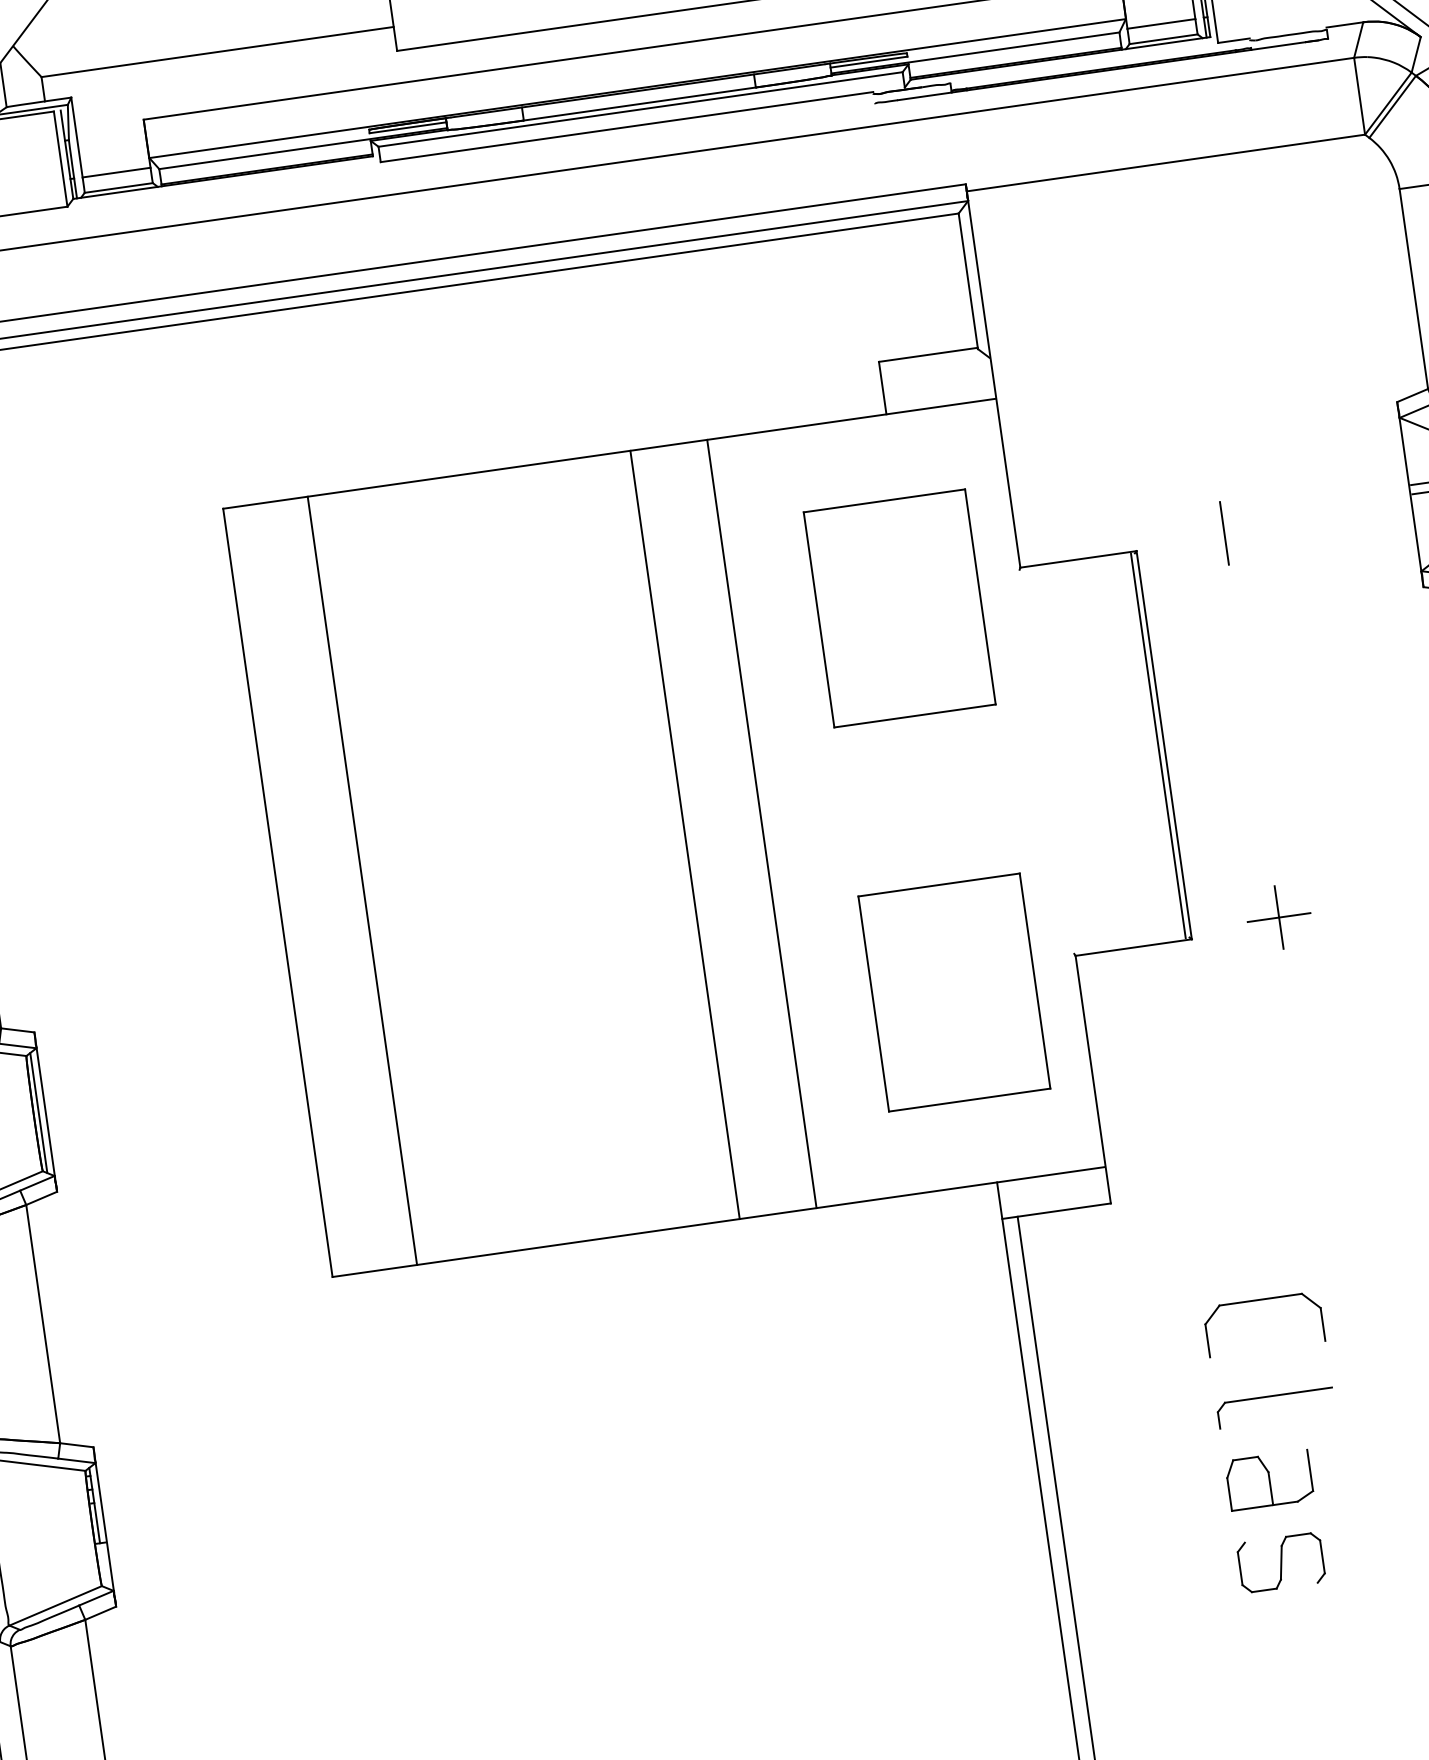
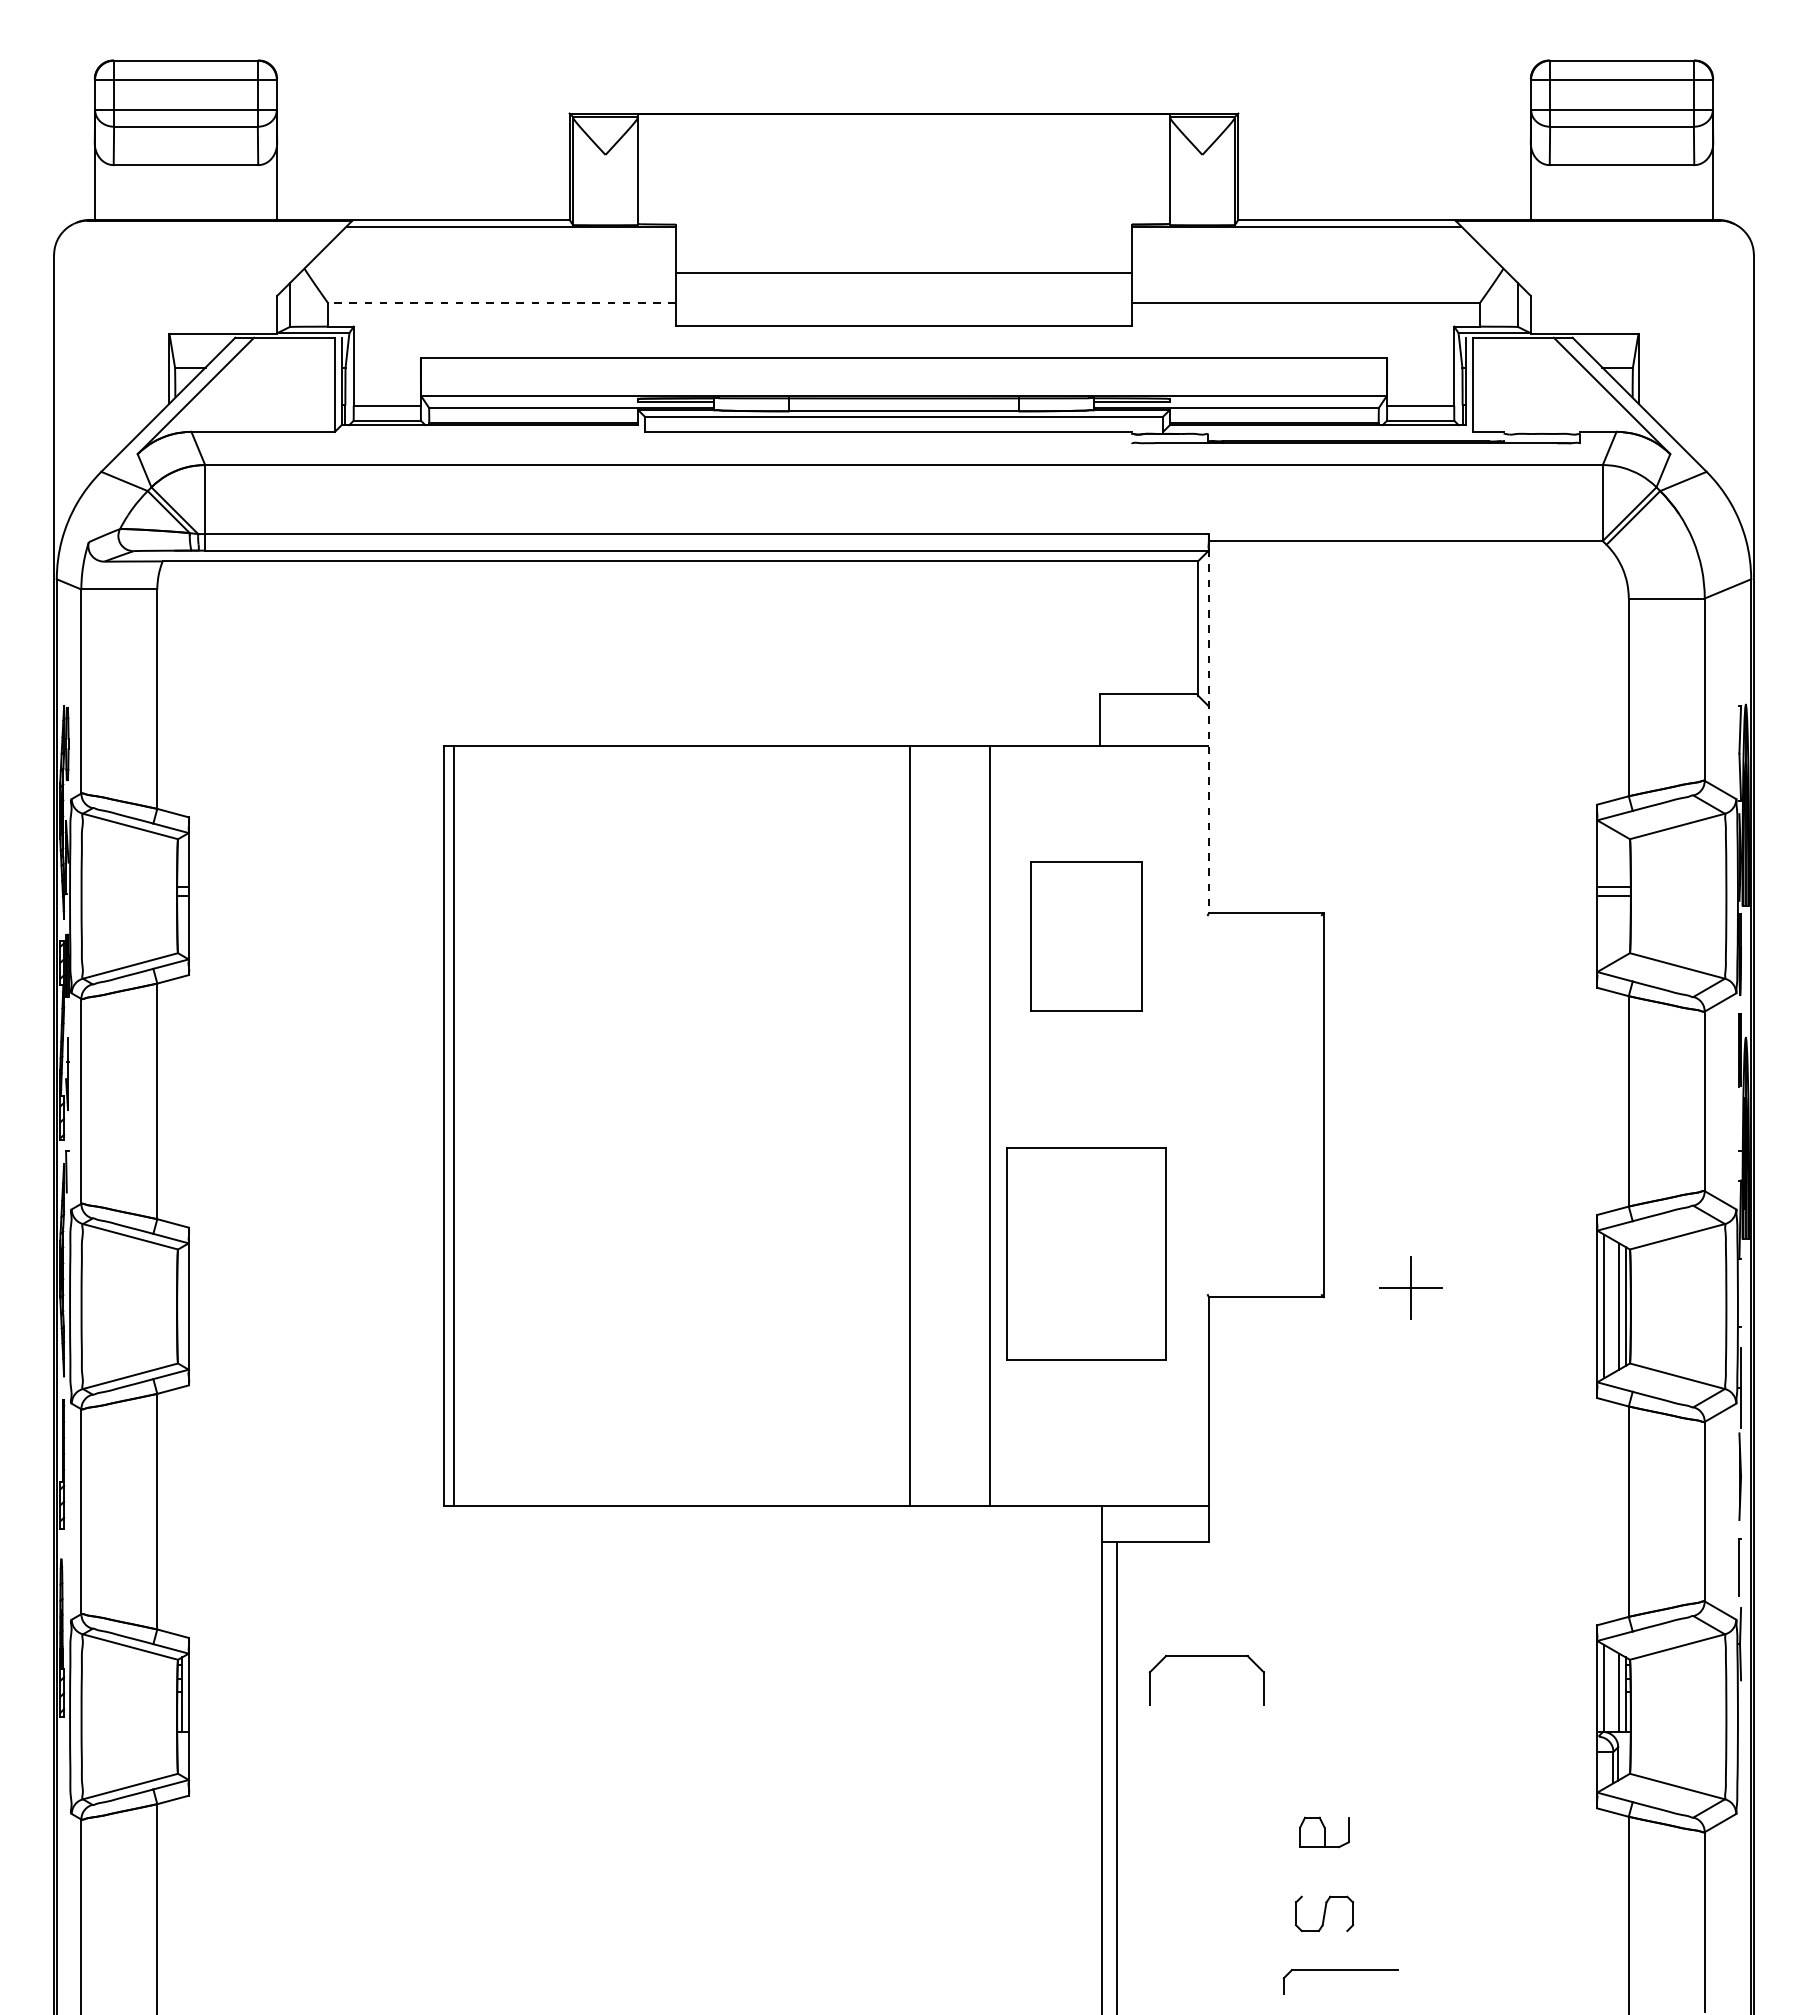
line: (217, 51) -> (501, 302), solid -> dashed
line: (992, 375) -> (1208, 723), solid -> dashed
line: (1224, 533) -> (1411, 908), removed
part: (899, 607) -> (1086, 935), size x0.7
line: (1158, 746) -> (1318, 1105), removed
line: (761, 823) -> (989, 1125), moved
line: (685, 834) -> (910, 1125), moved
line: (361, 880) -> (453, 1125), moved
part: (954, 992) -> (1086, 1253), moved
line: (39, 1113) -> (182, 1306), removed
part: (1260, 1300) -> (1206, 1656), moved
part: (1274, 1396) -> (1340, 1970), moved
part: (1269, 1480) -> (1324, 1832), size x0.6
part: (1281, 1562) -> (1324, 1913), size x0.7

